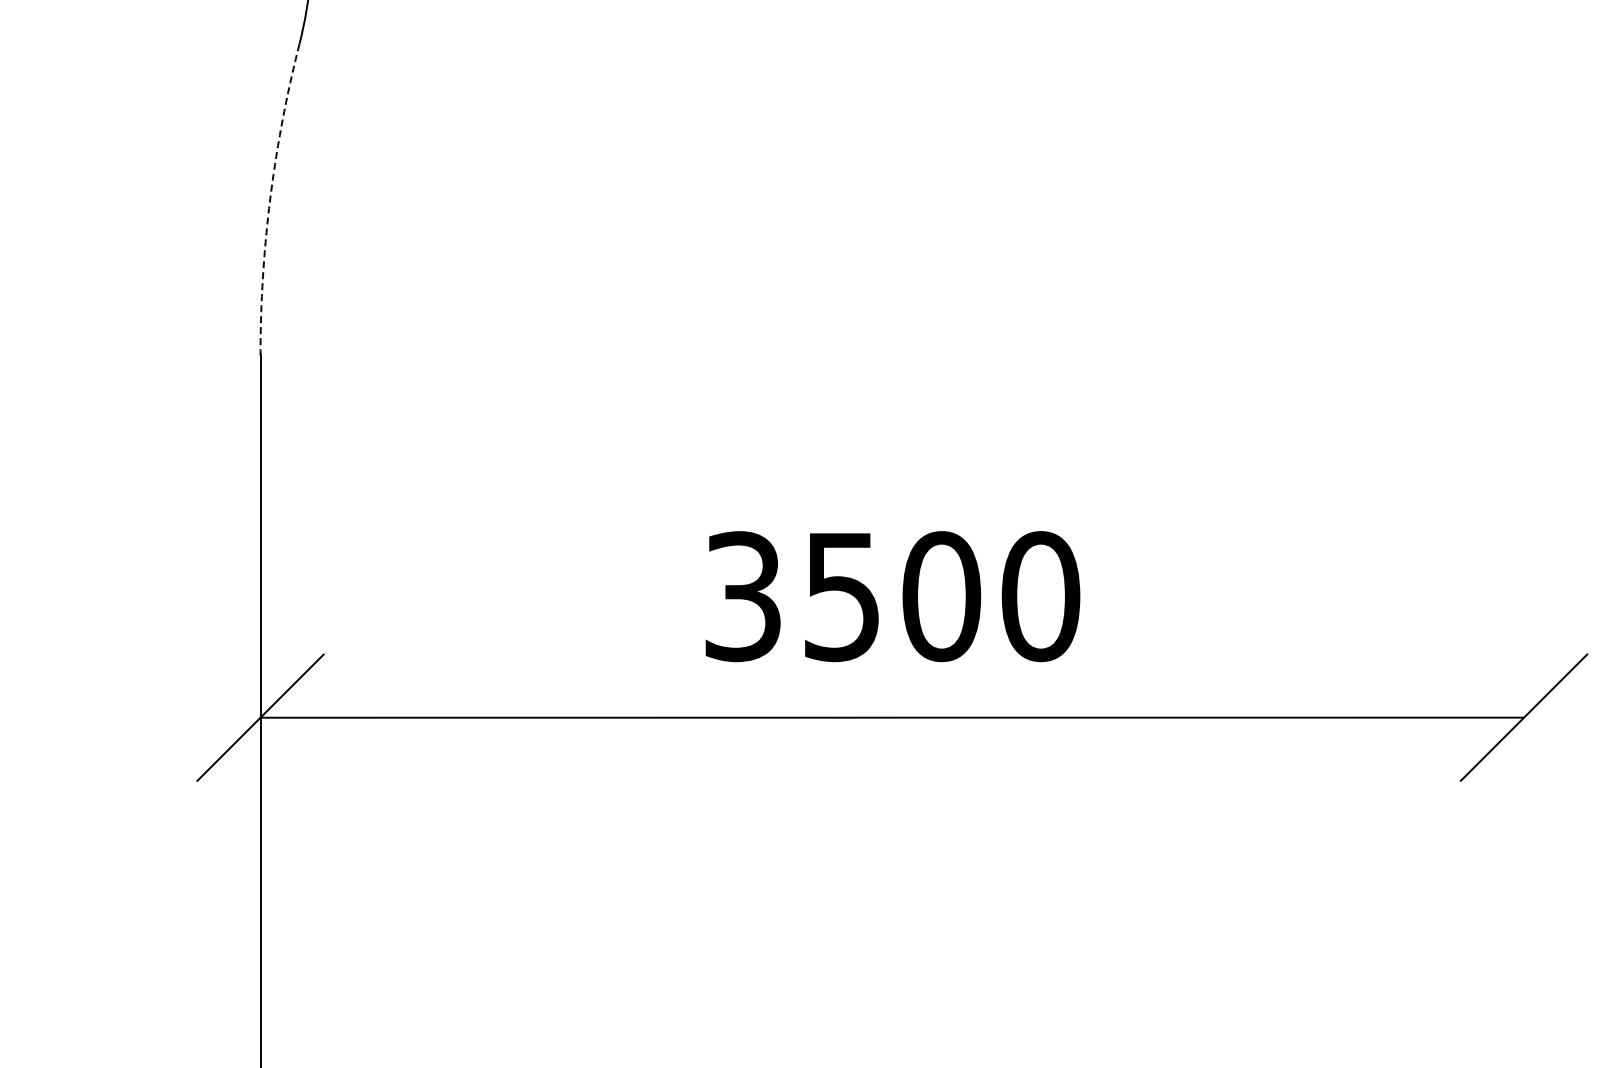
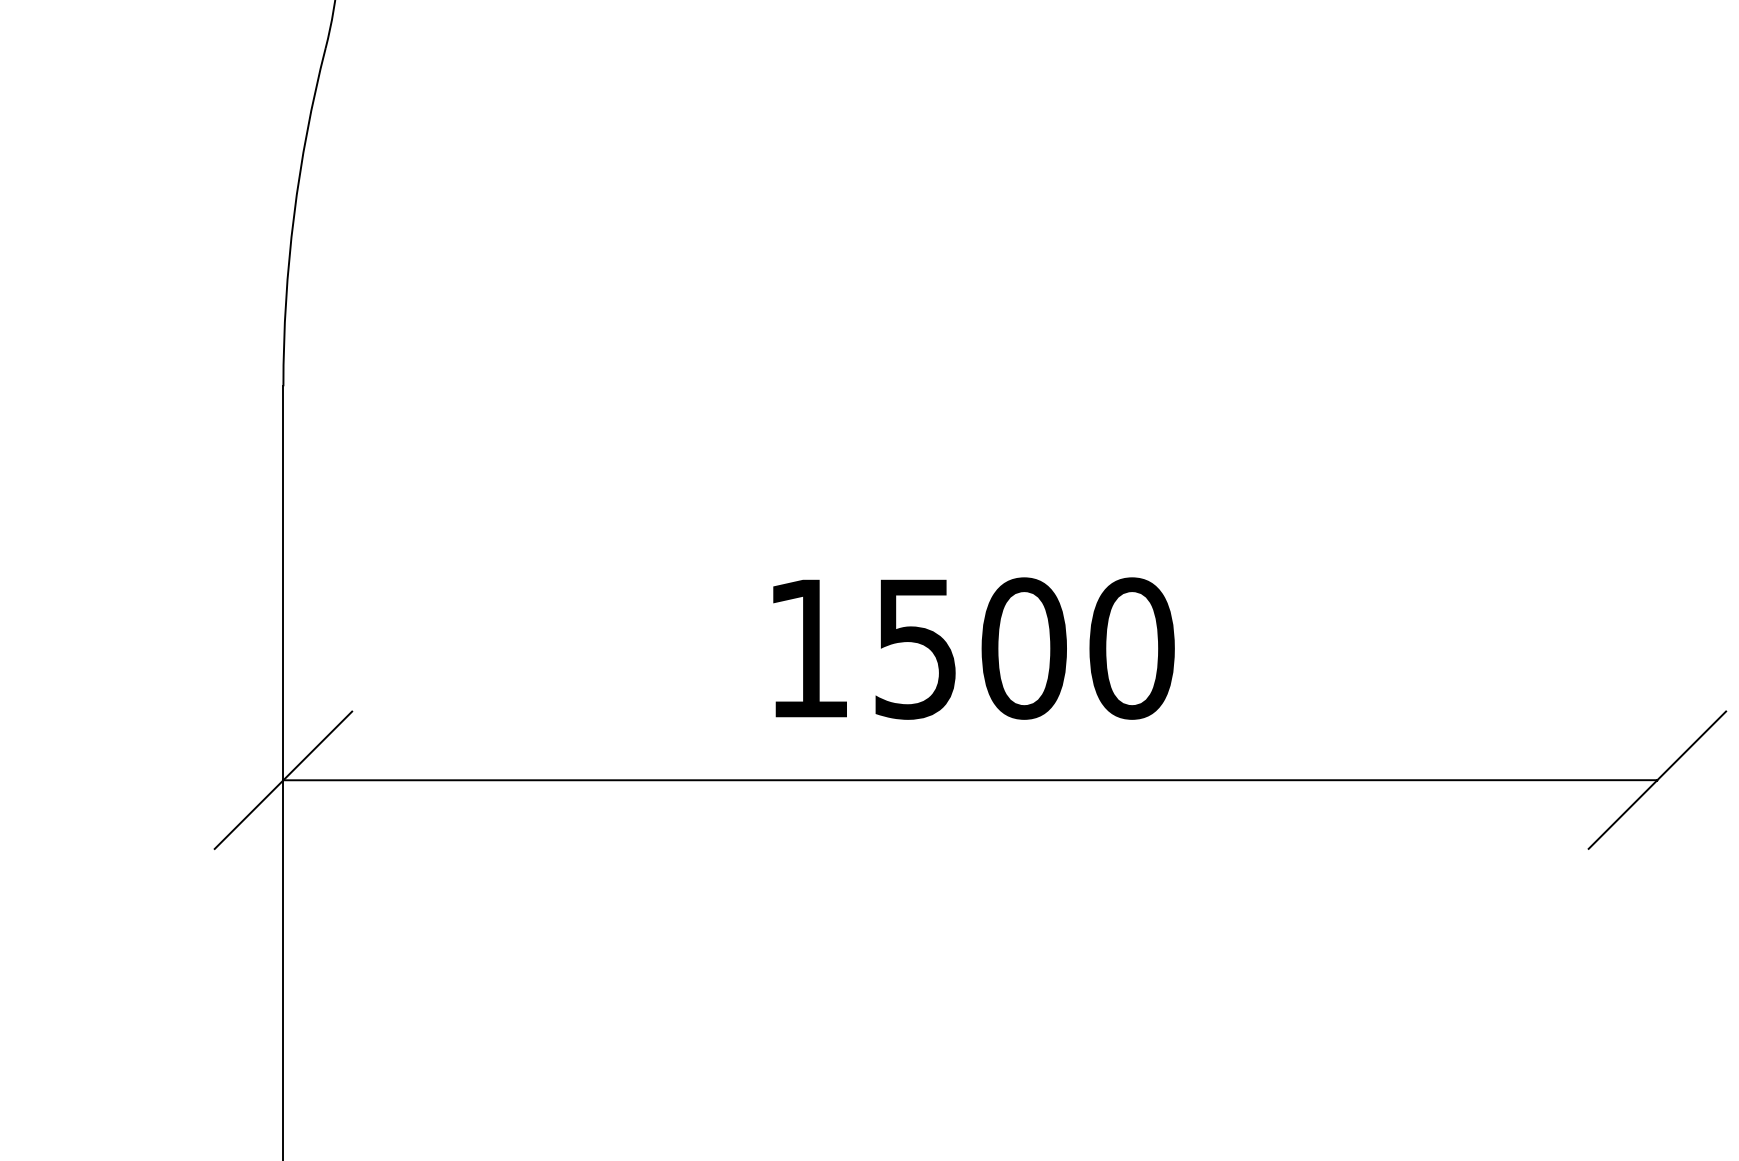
arc: (270, 198) -> (294, 215), dashed -> solid
text: (742, 596) -> (807, 648), 3500 -> 1500

